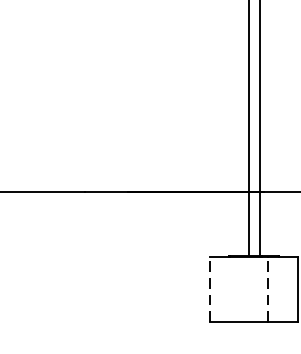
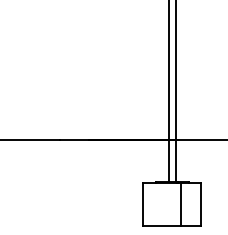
line: (210, 287) -> (143, 203), dashed -> solid
line: (268, 287) -> (181, 203), dashed -> solid

